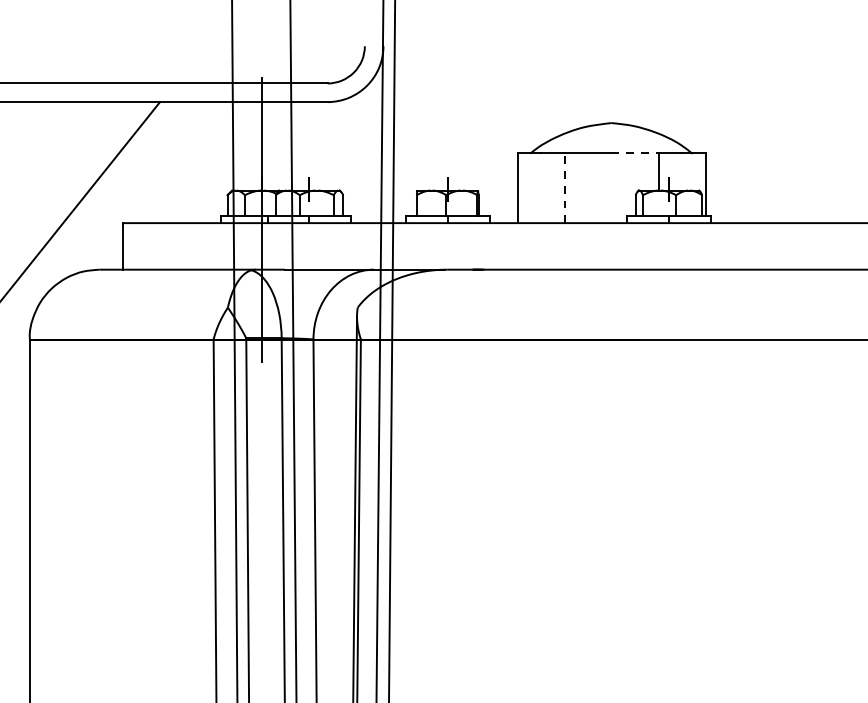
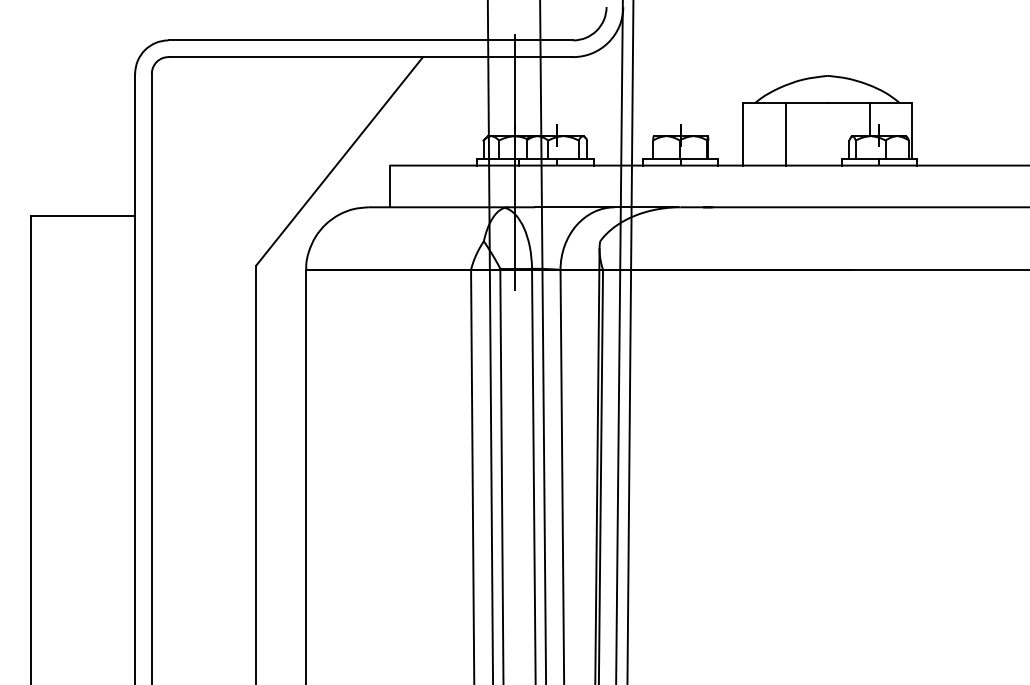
line: (635, 153) -> (849, 103), dashed -> solid
line: (564, 187) -> (785, 133), dashed -> solid

